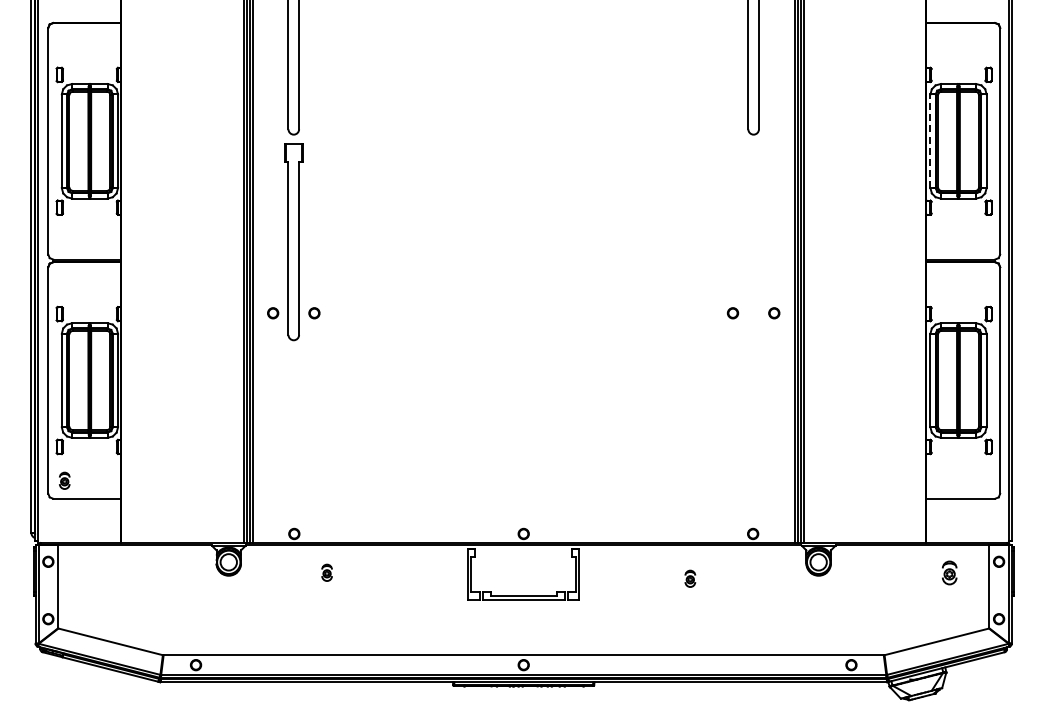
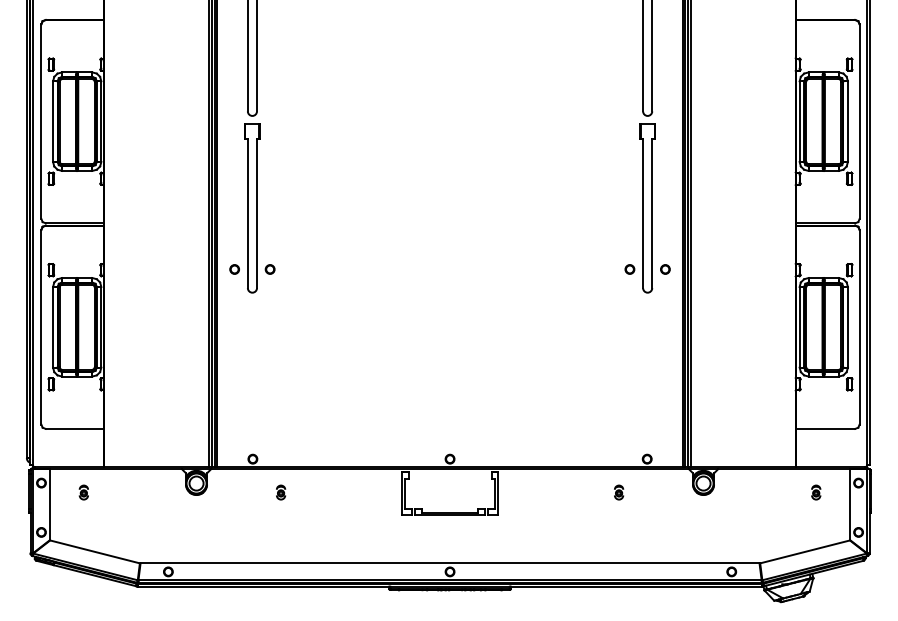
line: (930, 141) -> (799, 121), dashed -> solid
part: (753, 242) -> (647, 208), added
part: (64, 480) -> (83, 492), moved
part: (949, 572) -> (816, 492), size x0.71
part: (690, 578) -> (619, 492), moved

